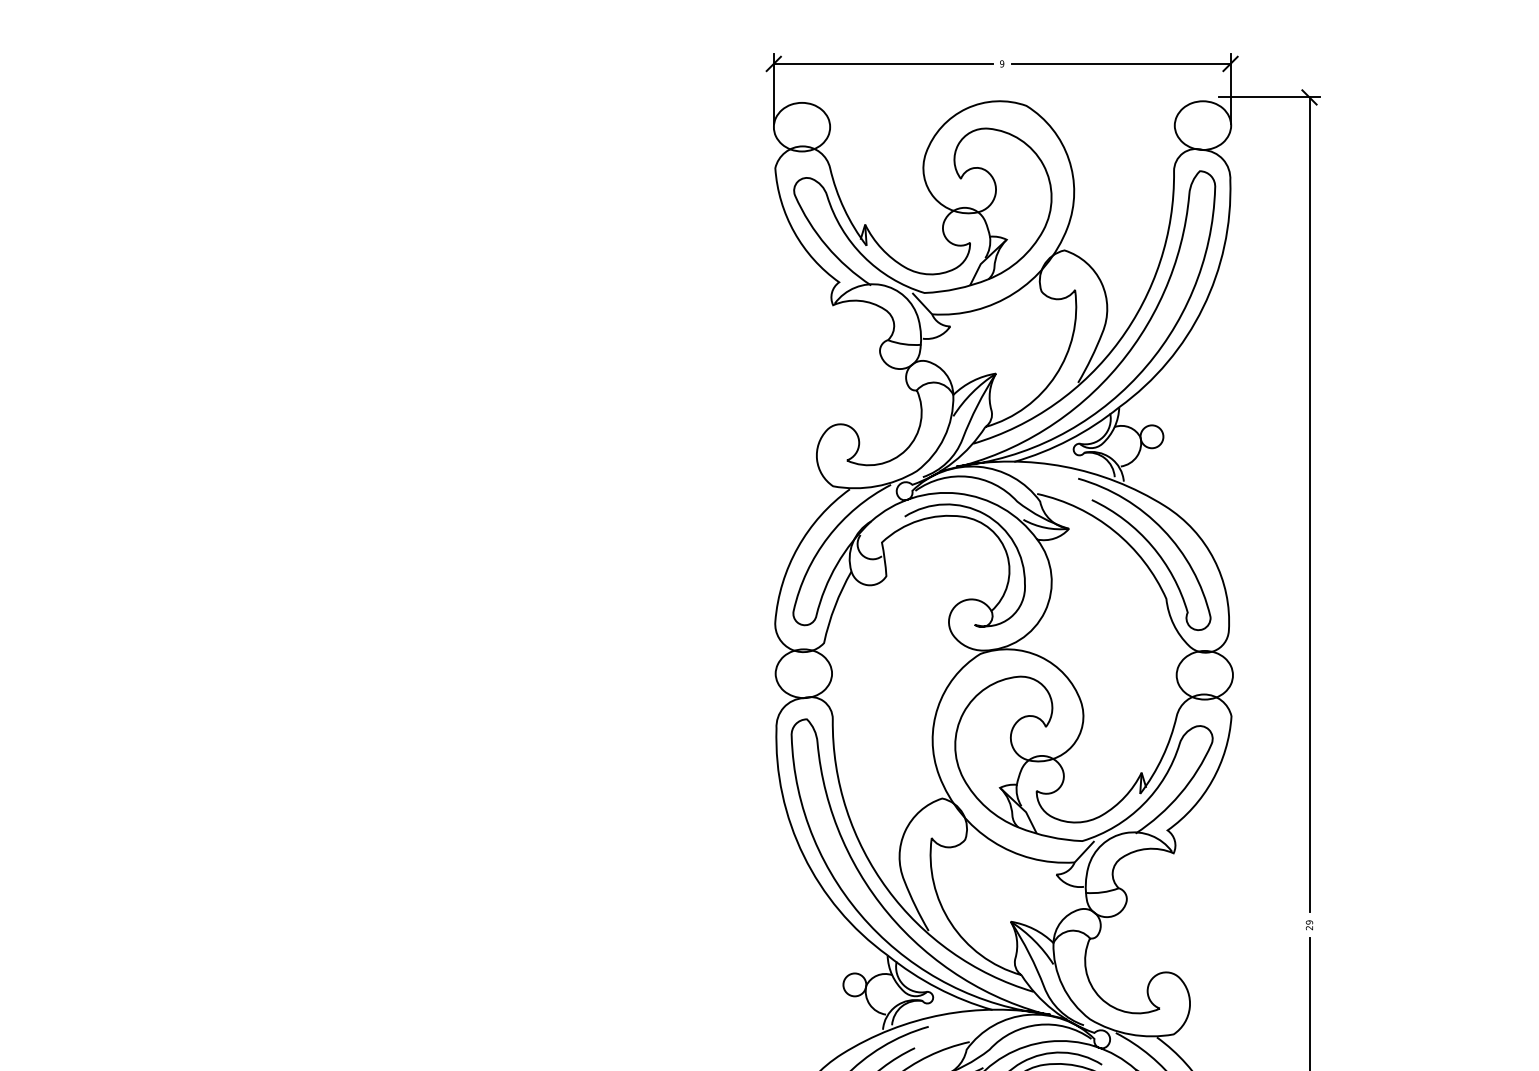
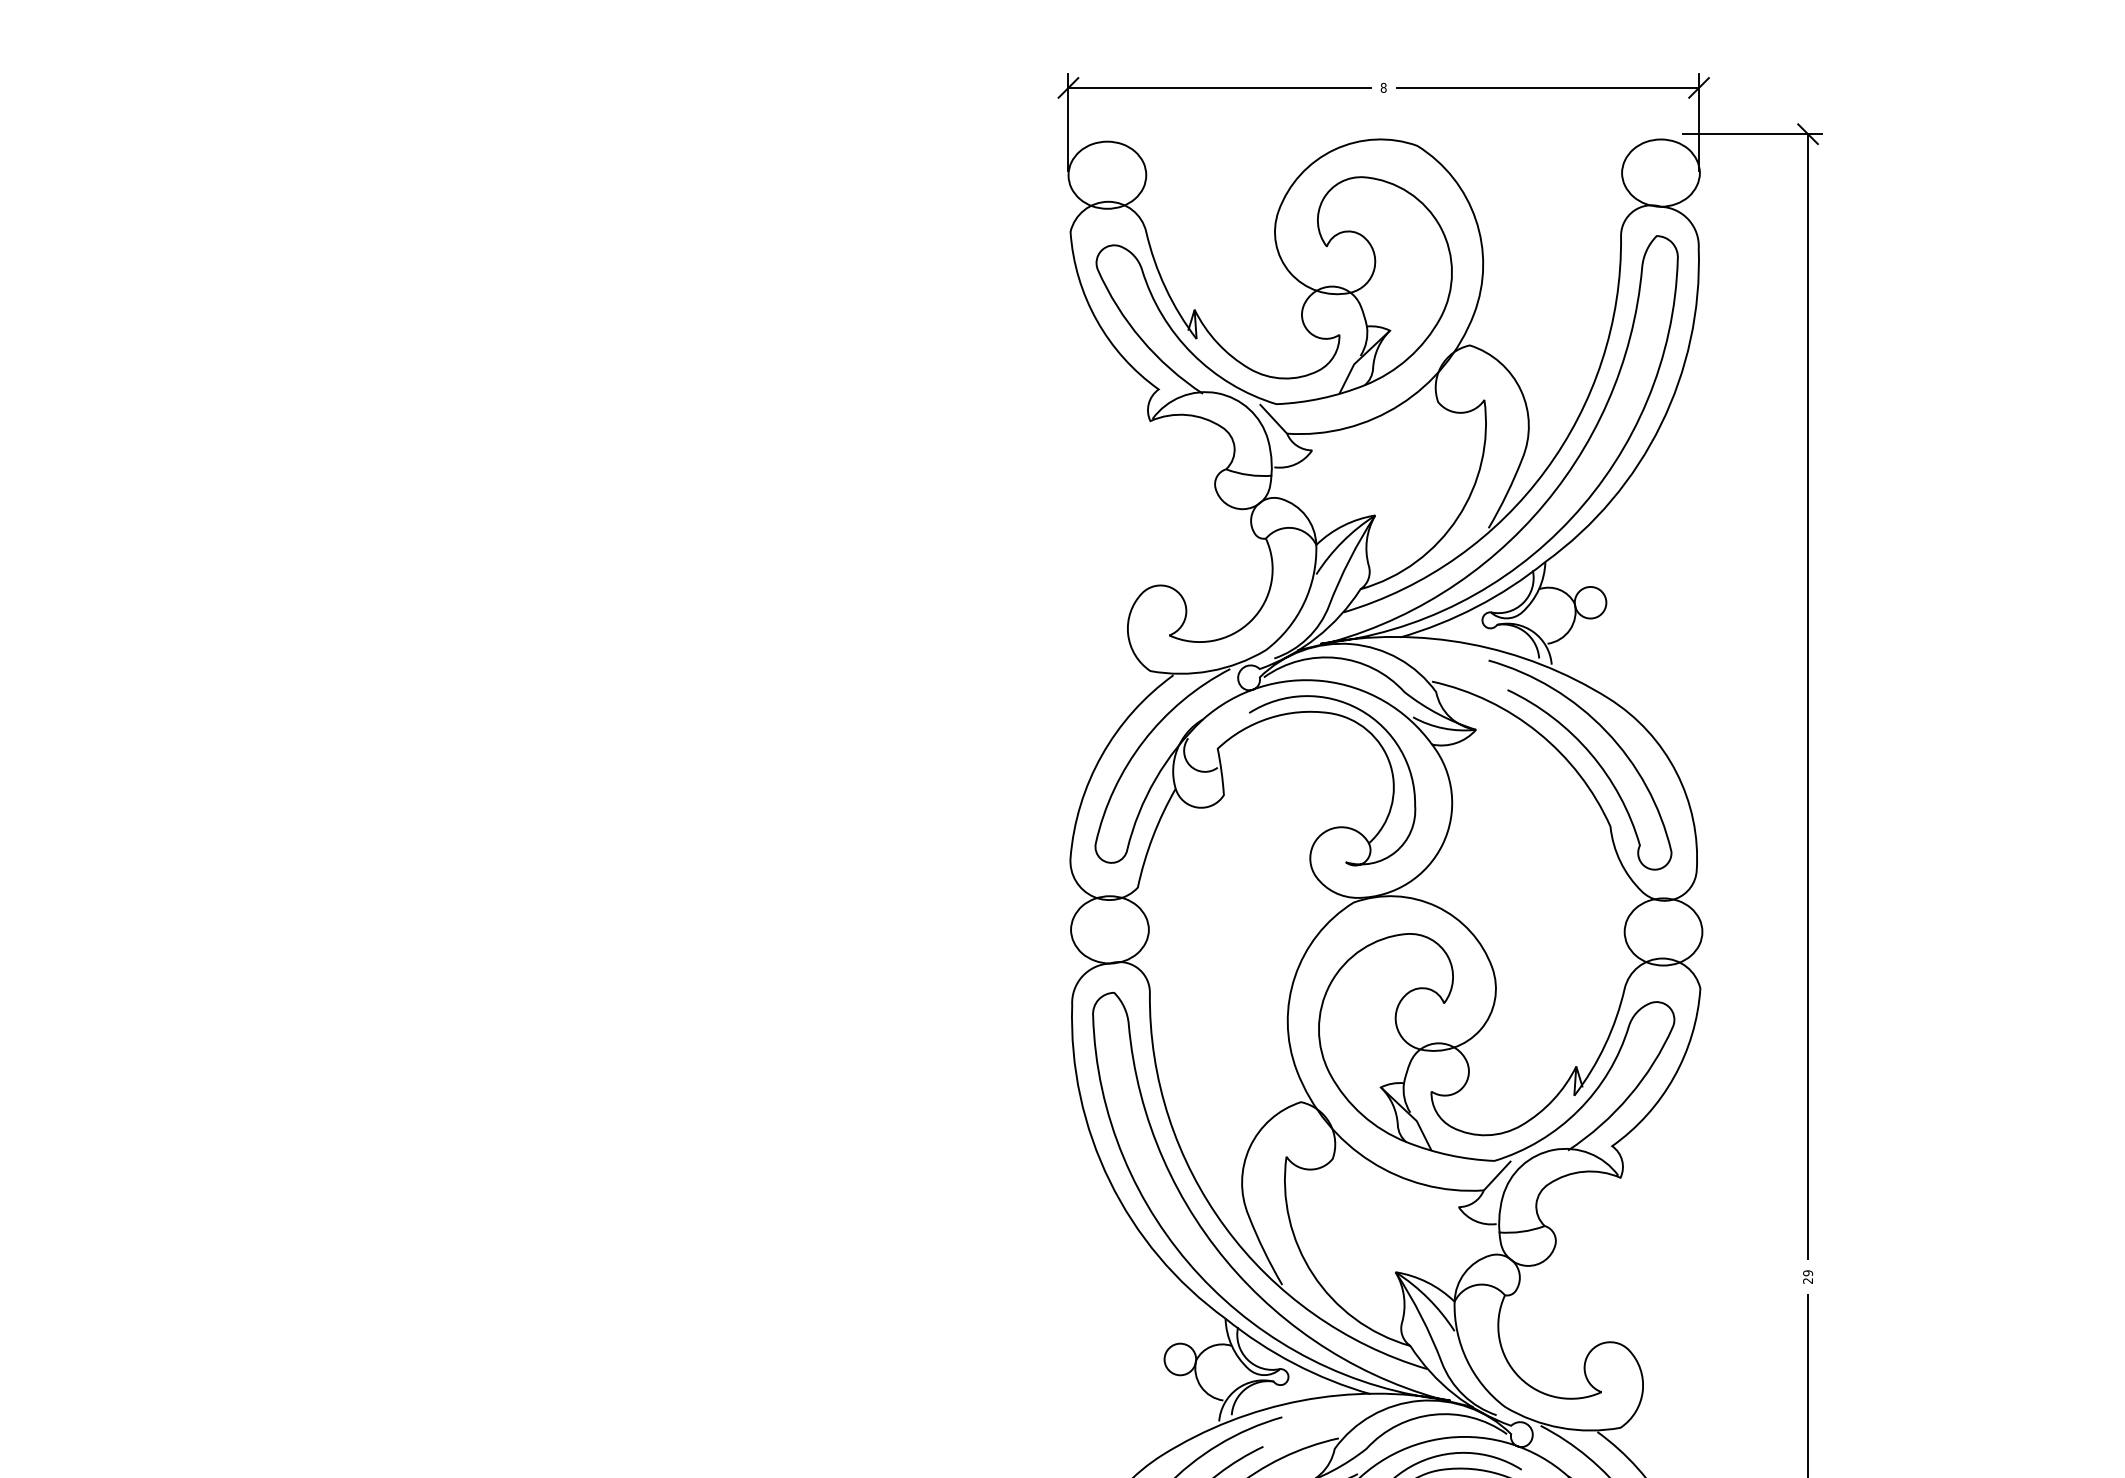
text: (1002, 63) -> (1383, 87), 9 -> 8

